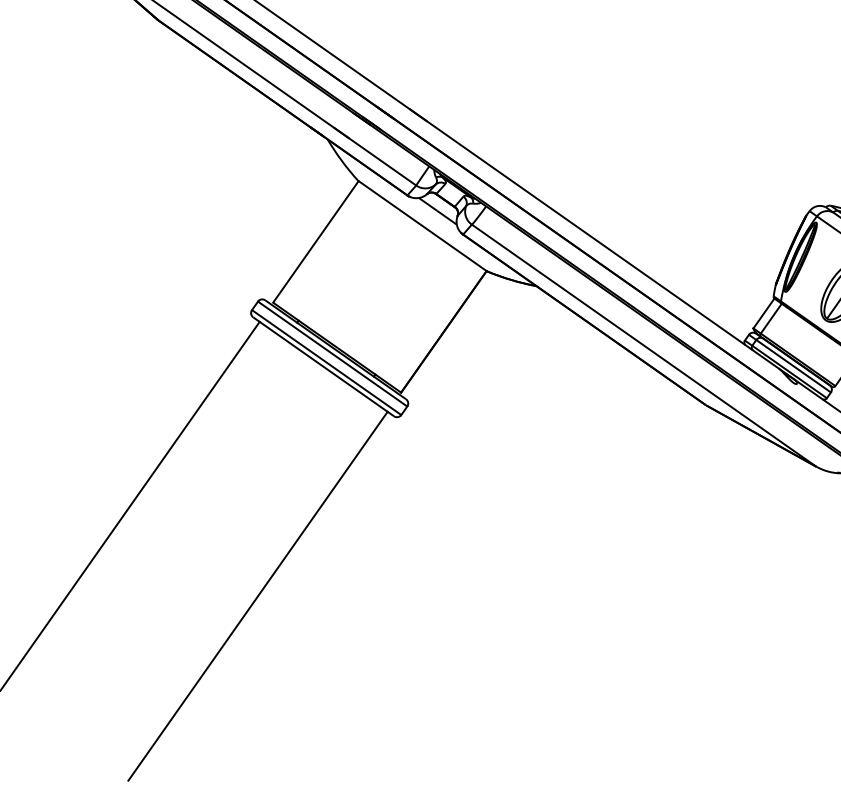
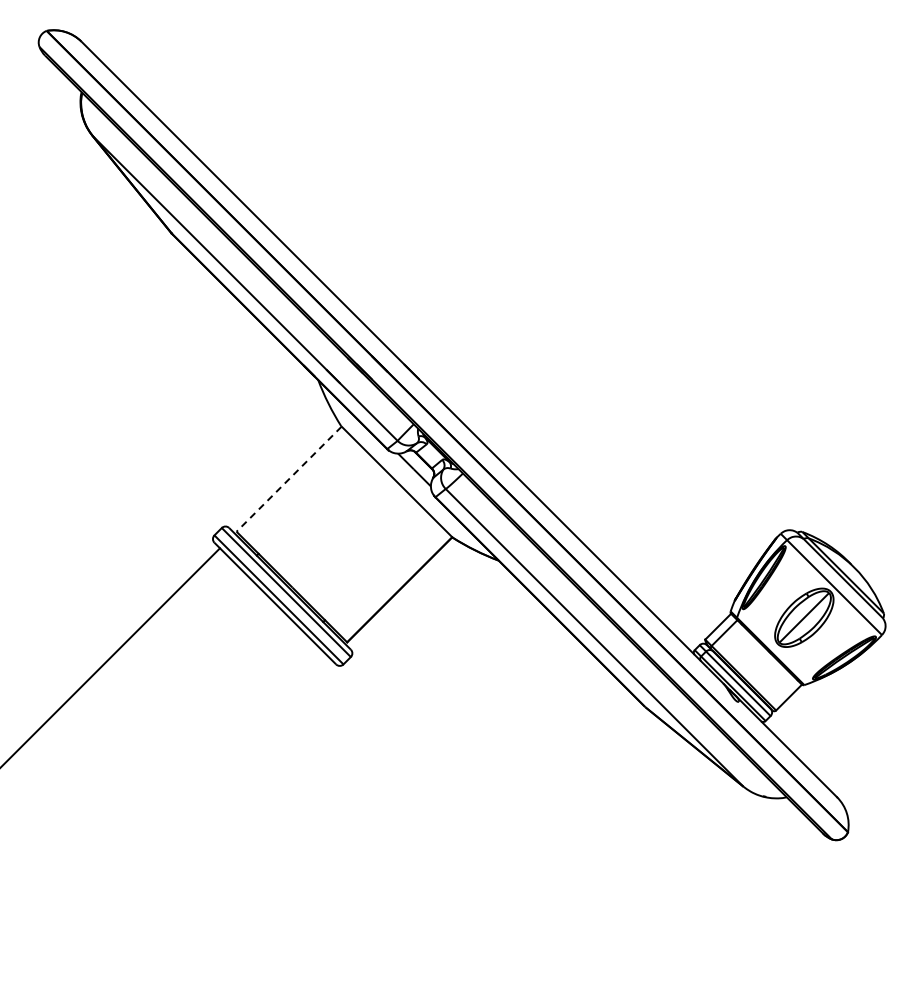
line: (315, 242) -> (288, 479), solid -> dashed
line: (257, 595) -> (170, 817), removed

